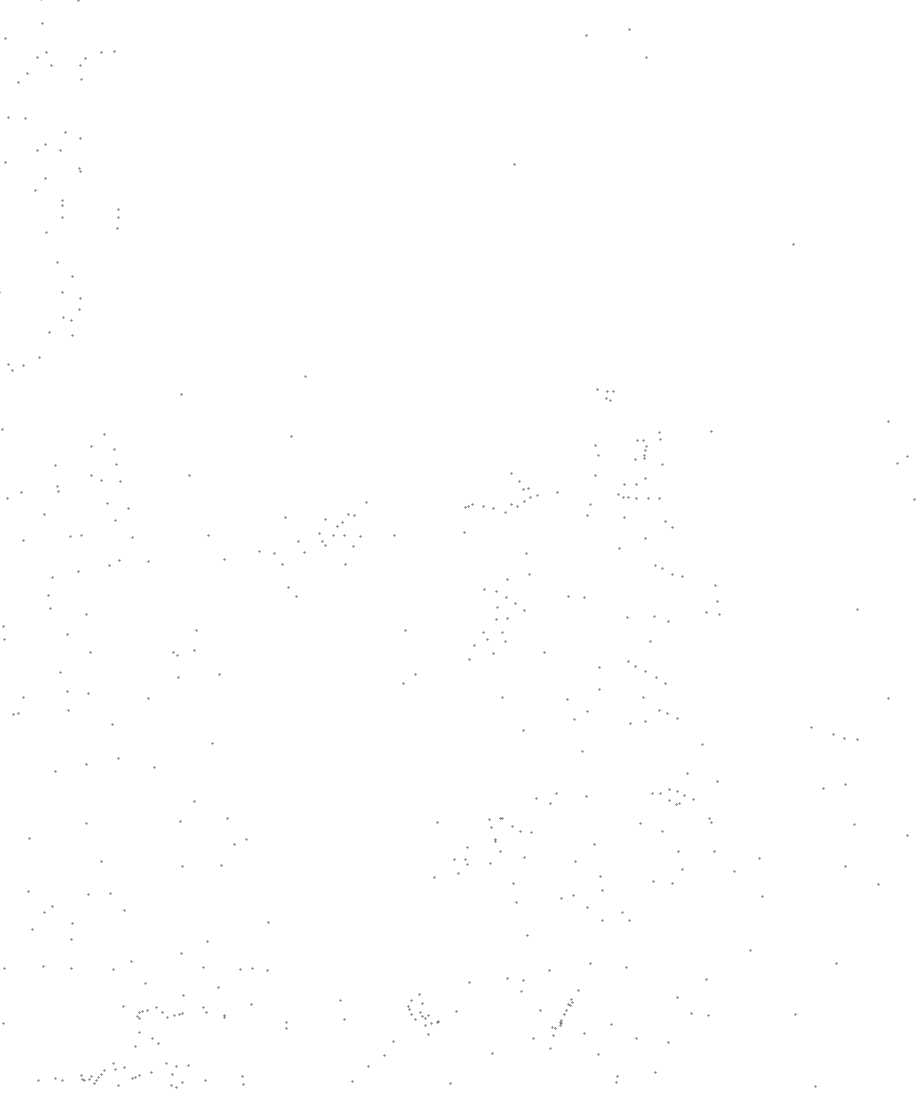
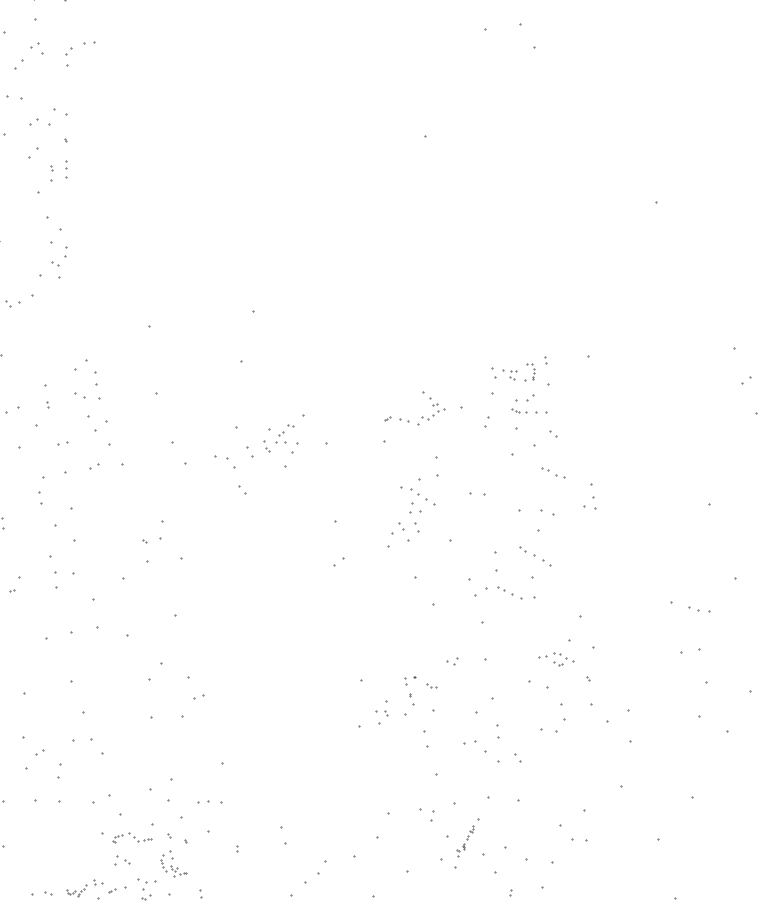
part: (117, 219) -> (66, 169), moved
part: (604, 394) -> (509, 374), moved
part: (668, 713) -> (505, 590), moved
part: (546, 799) -> (452, 661), size x0.62
part: (521, 828) -> (431, 685), size x0.62
part: (423, 1009) -> (173, 863), moved
part: (148, 1039) -> (122, 860), size x0.71

